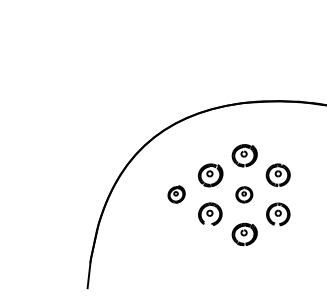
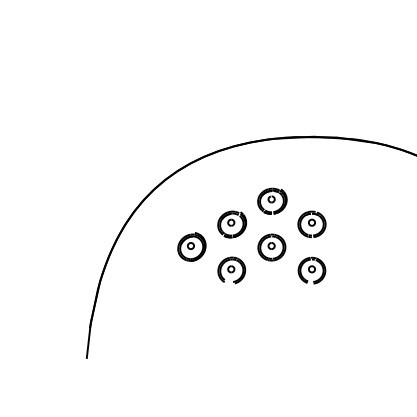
part: (176, 193) -> (191, 246), size x1.43
part: (243, 194) -> (271, 247), size x1.43
part: (244, 233) -> (272, 293), removed

